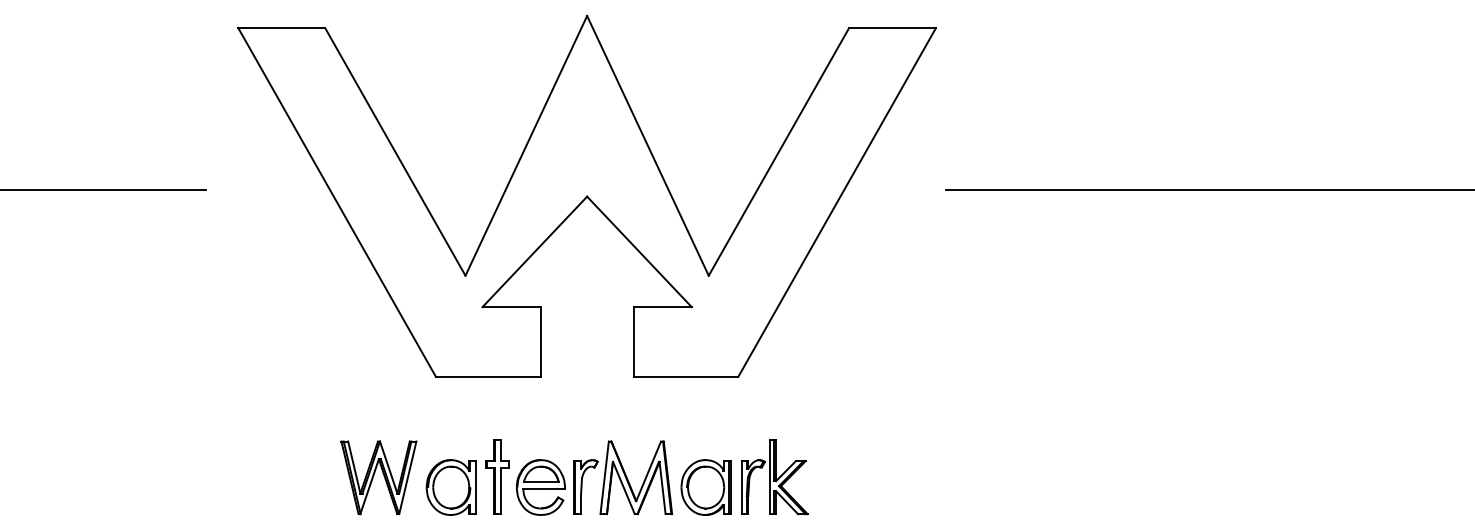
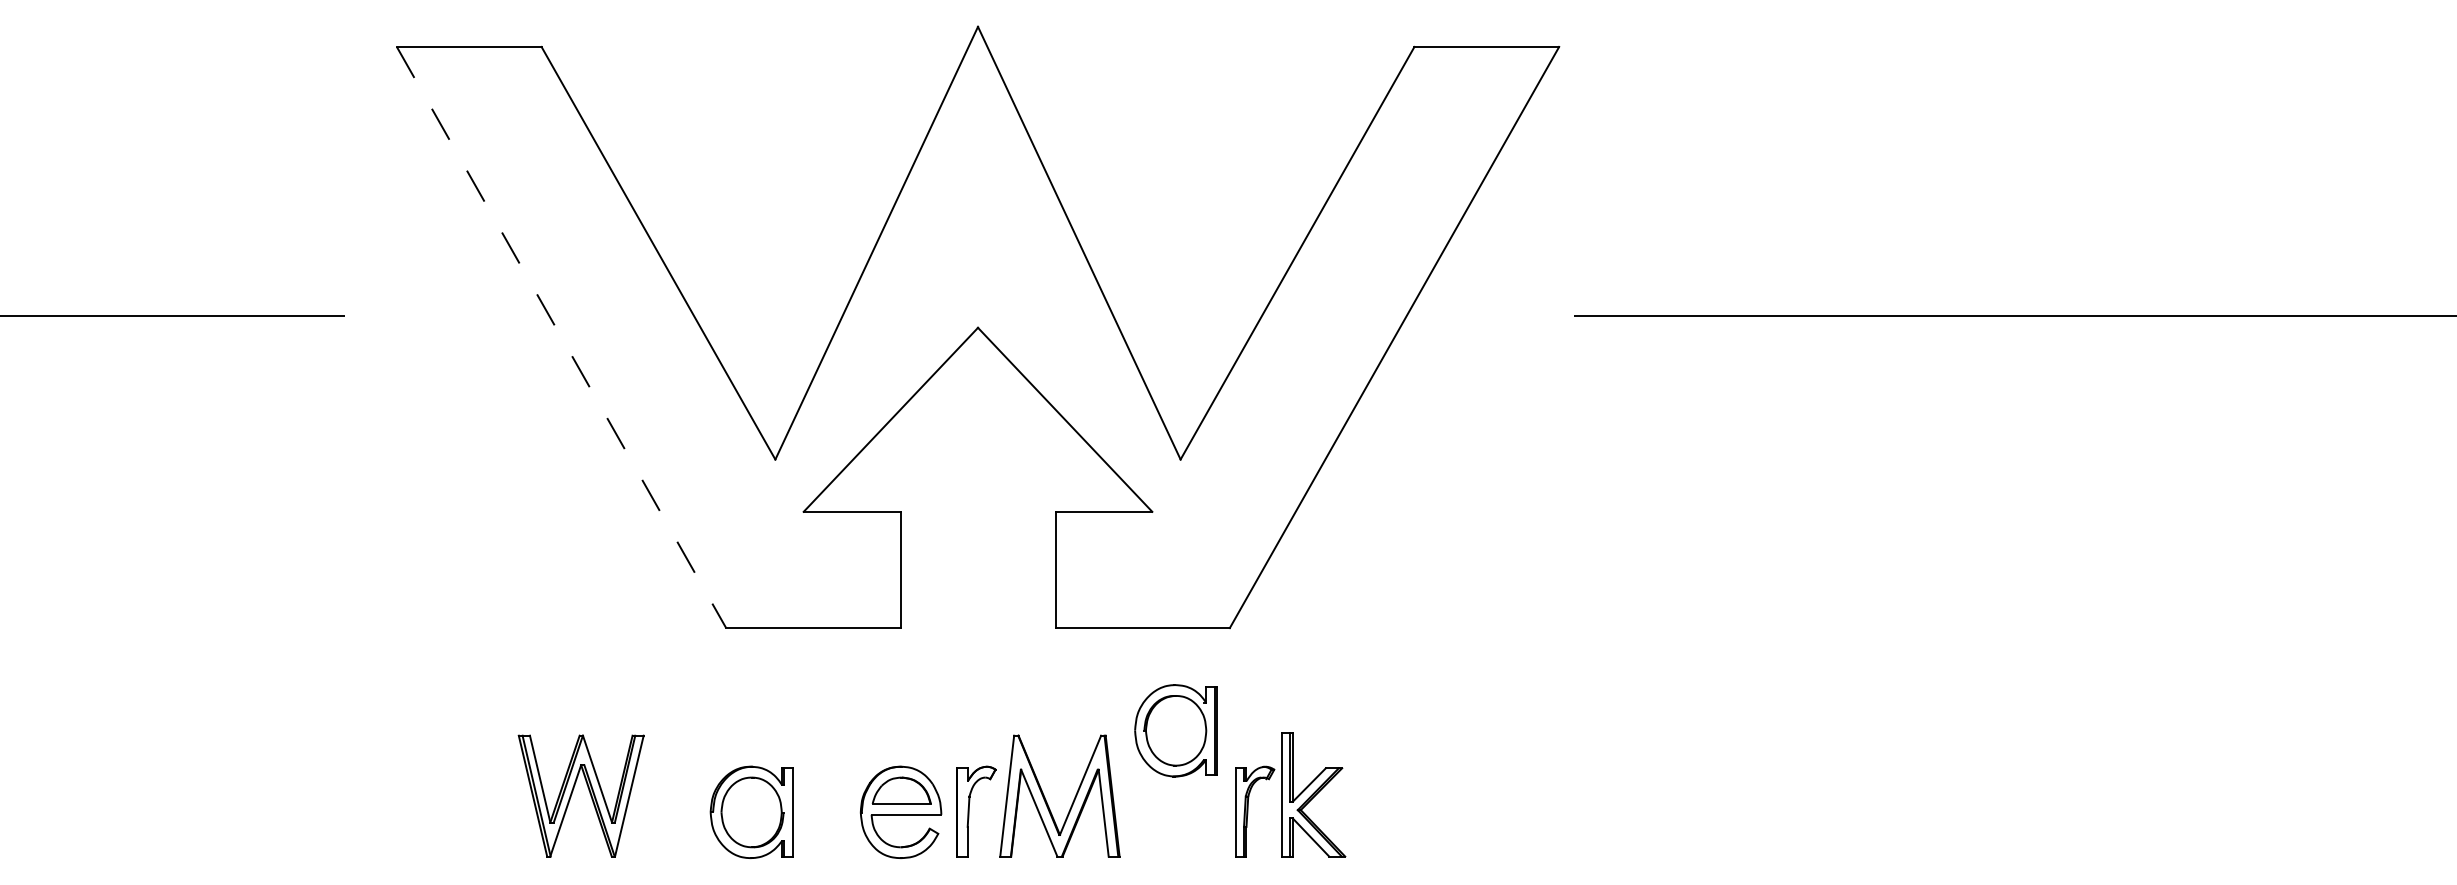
line: (337, 202) -> (562, 337), solid -> dashed
part: (497, 476) -> (828, 794), removed
part: (378, 477) -> (580, 795), moved
part: (705, 487) -> (1175, 730), moved

